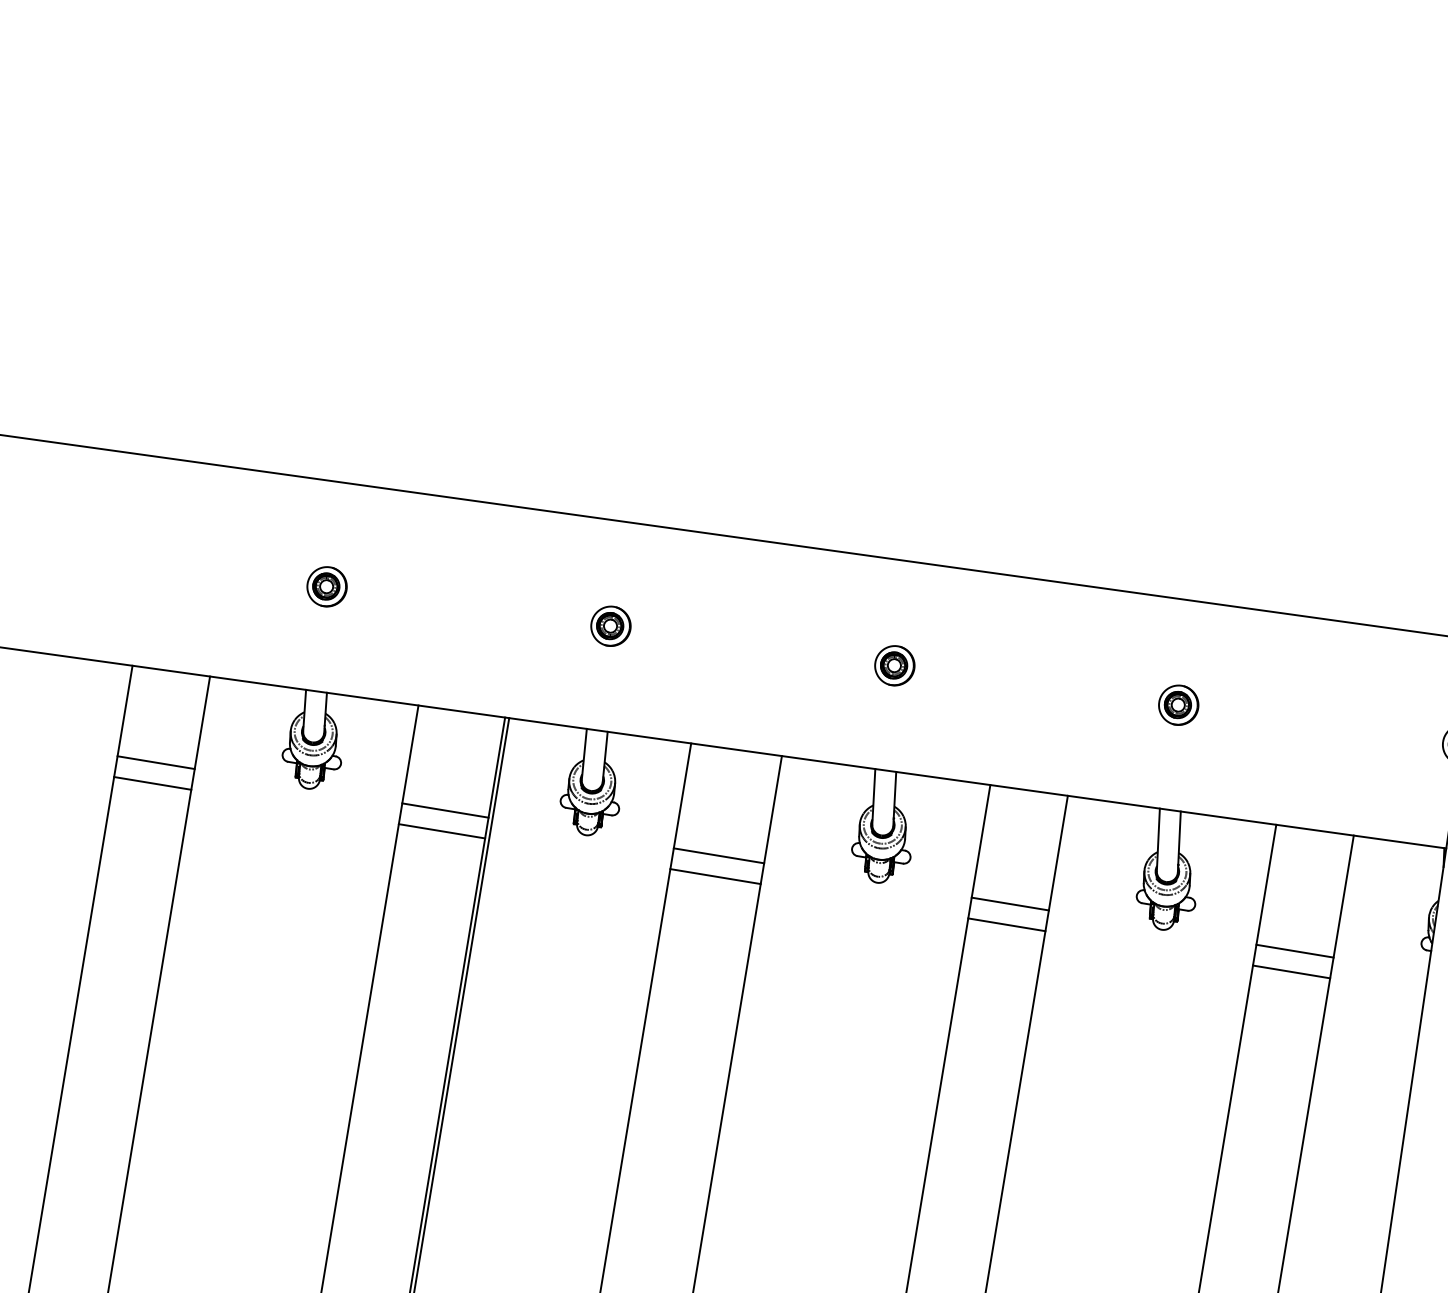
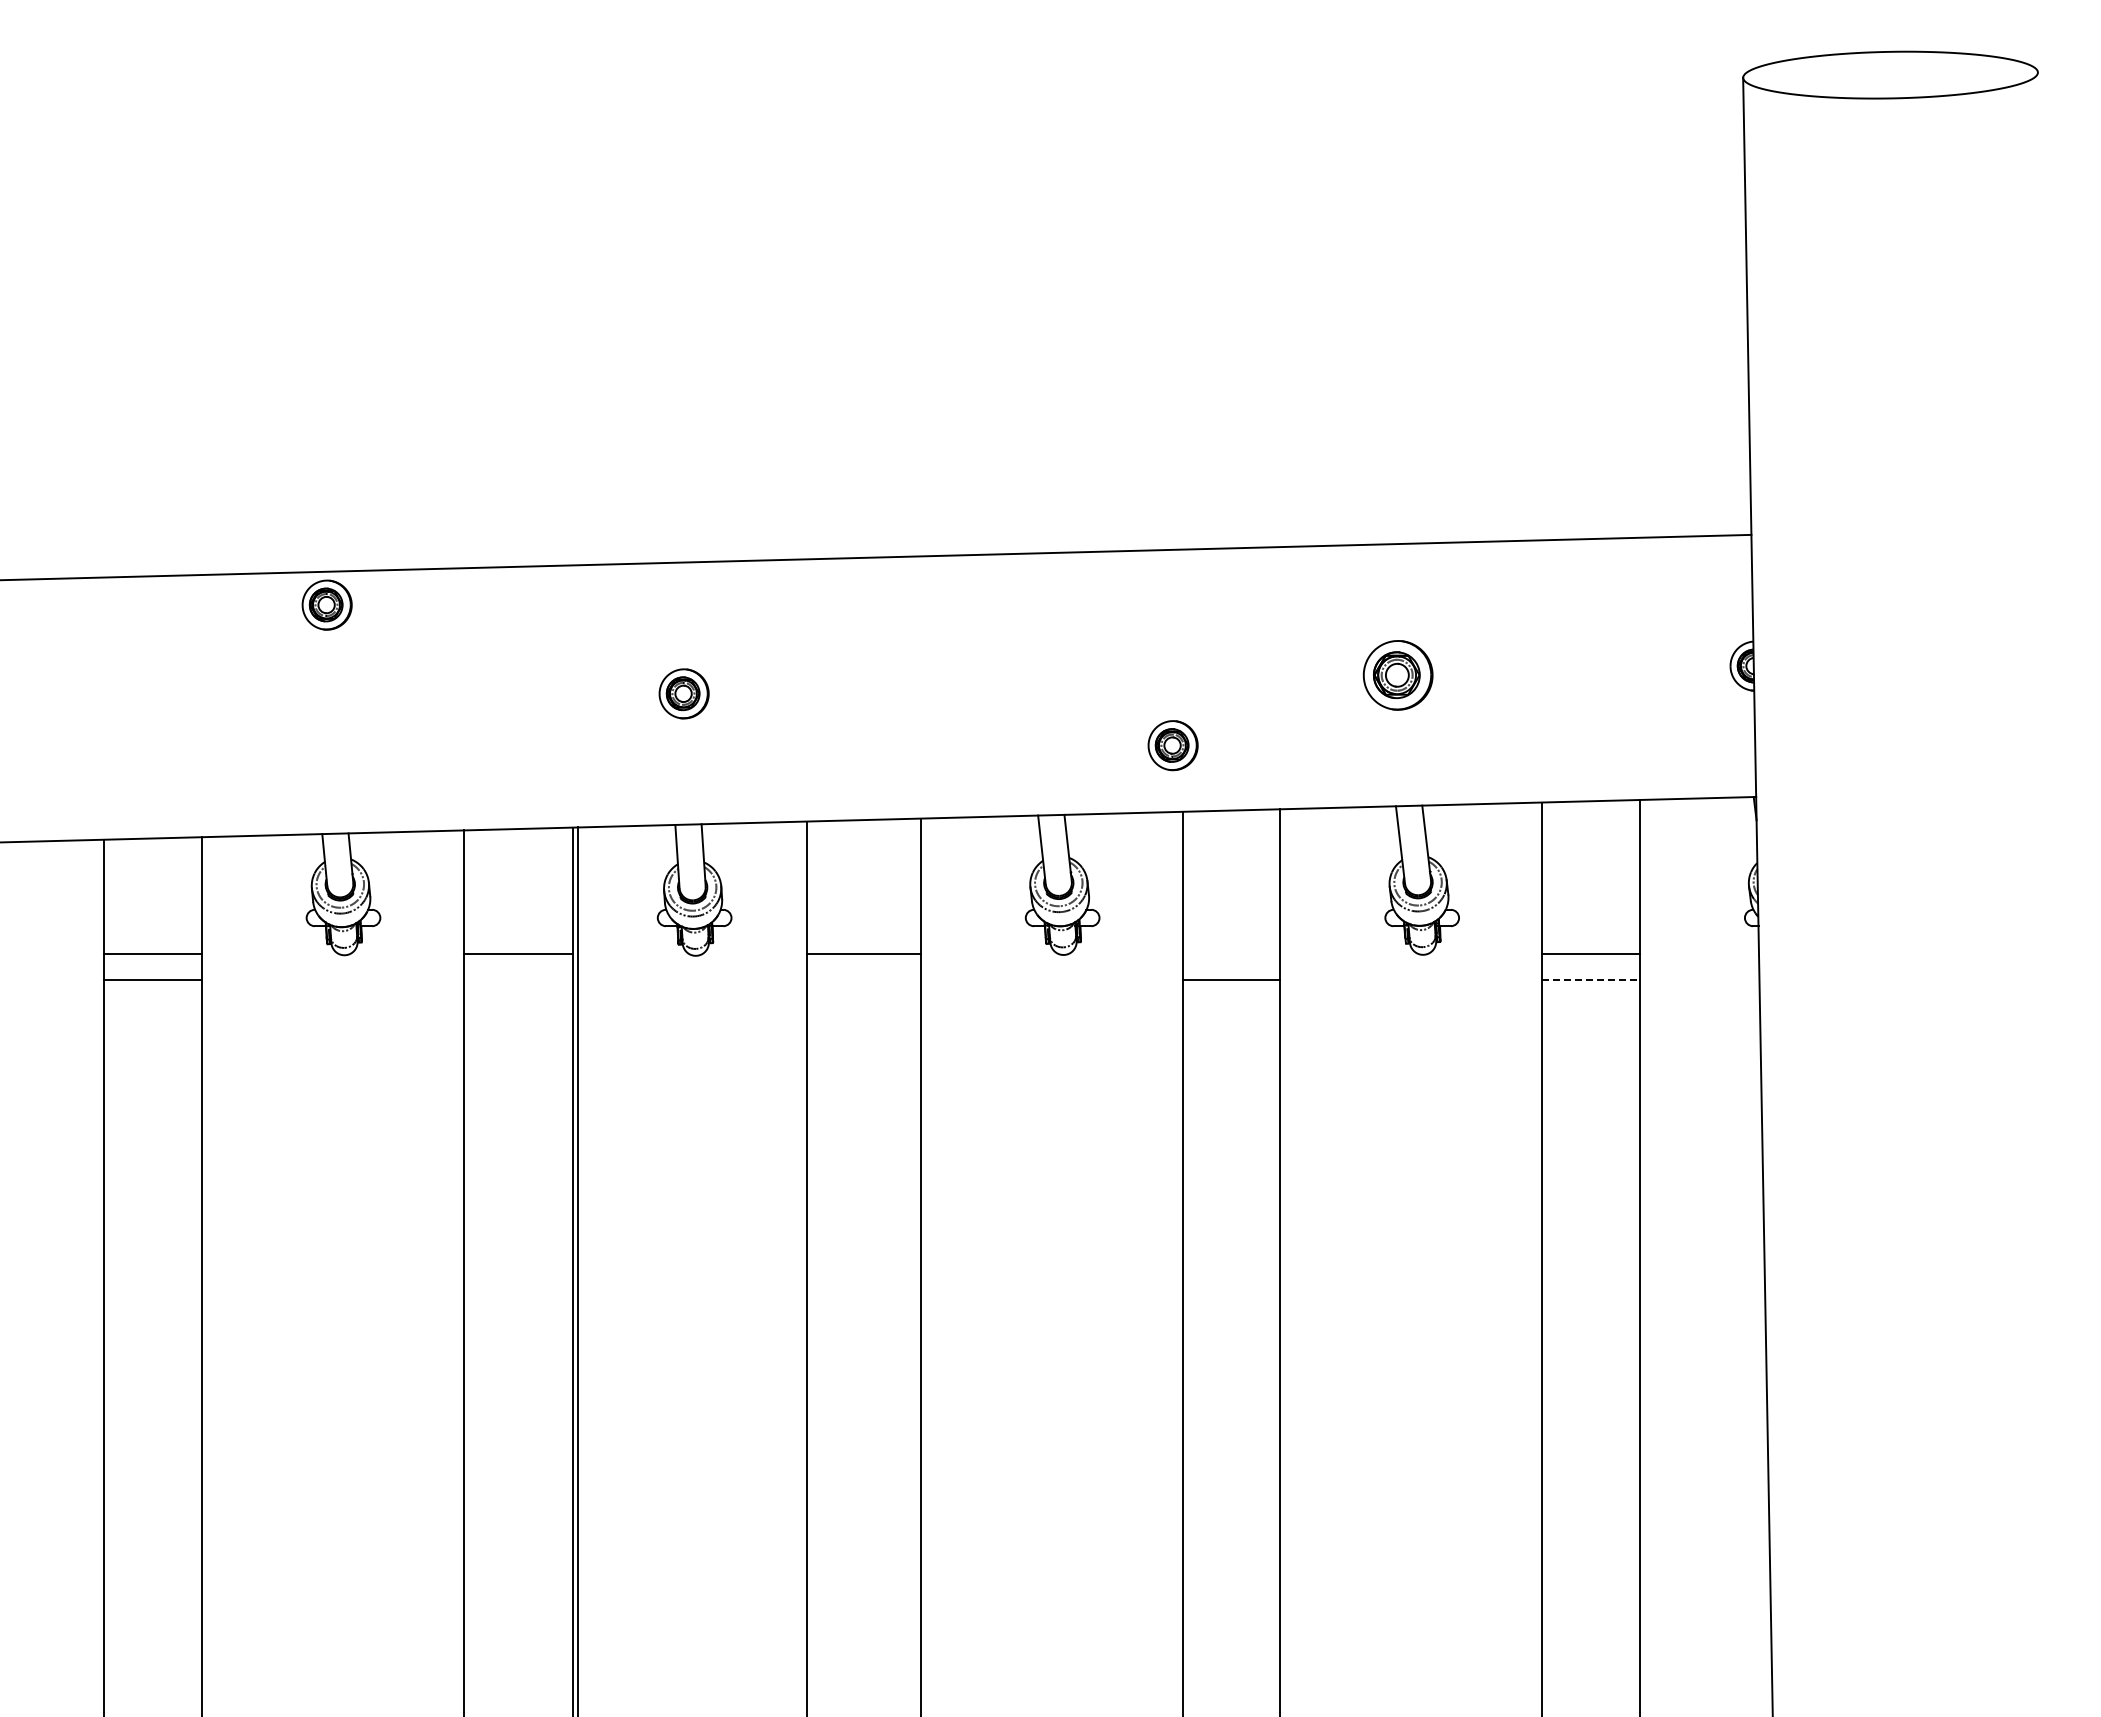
part: (326, 586) -> (326, 604), moved
part: (894, 665) -> (1172, 745), moved
part: (1178, 705) -> (1397, 675), size x1.4
line: (441, 831) -> (517, 980), removed
line: (715, 876) -> (863, 980), removed
line: (1010, 904) -> (1231, 954), removed
line: (1291, 972) -> (1591, 980), solid -> dashed

